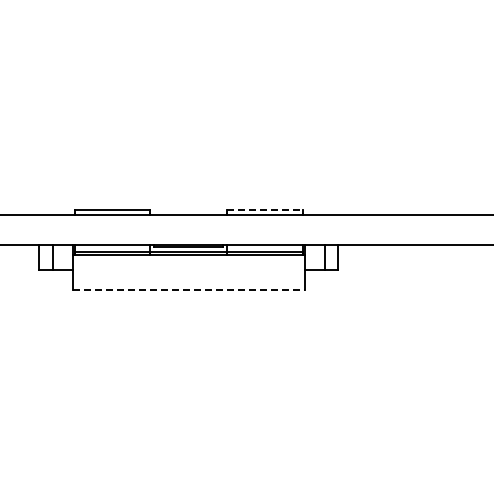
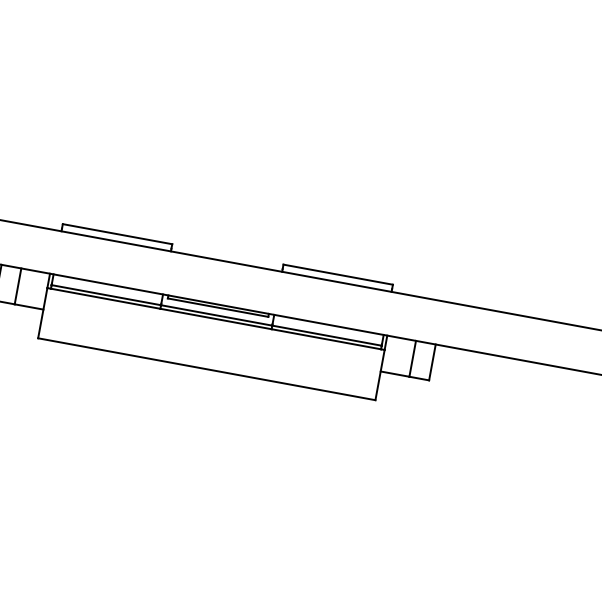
line: (264, 210) -> (337, 274), dashed -> solid
line: (189, 289) -> (207, 369), dashed -> solid

